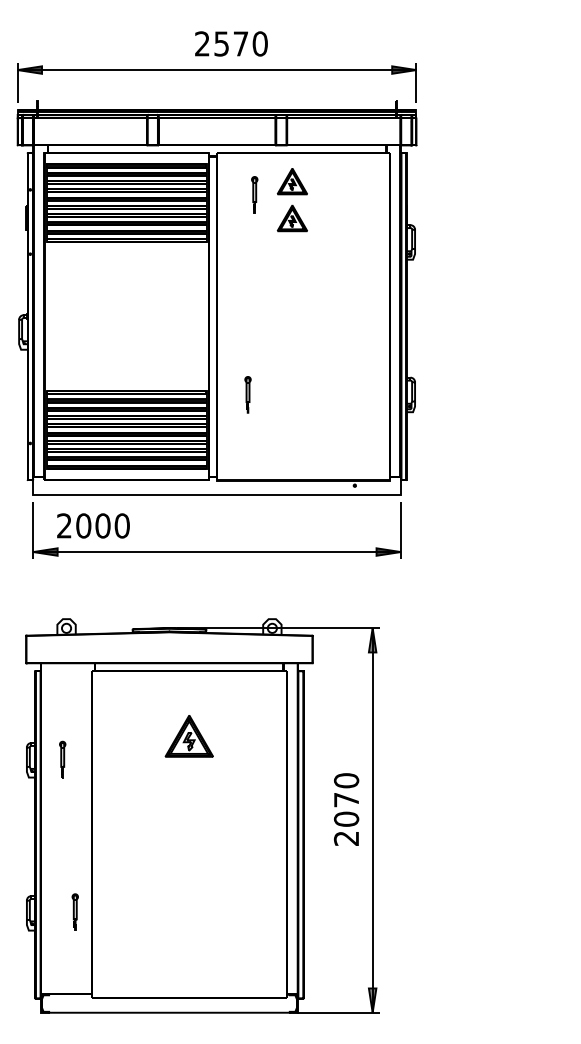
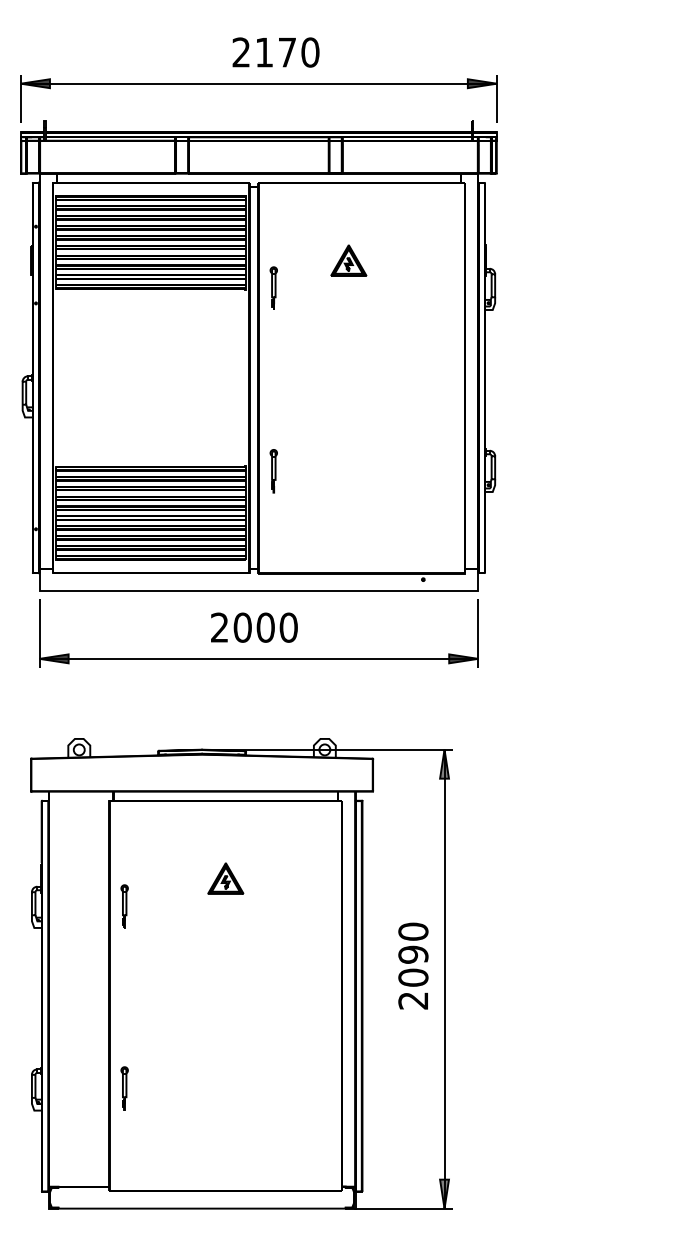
text: (220, 43) -> (263, 52), 2570 -> 2170
part: (292, 181) -> (348, 216), removed
part: (254, 193) -> (273, 287), moved
part: (247, 395) -> (273, 471), moved
text: (93, 525) -> (254, 627), moved
part: (189, 736) -> (225, 878), size x0.62
part: (62, 759) -> (124, 906), moved
text: (346, 799) -> (413, 954), 2070 -> 2090
part: (75, 912) -> (124, 1088), moved

